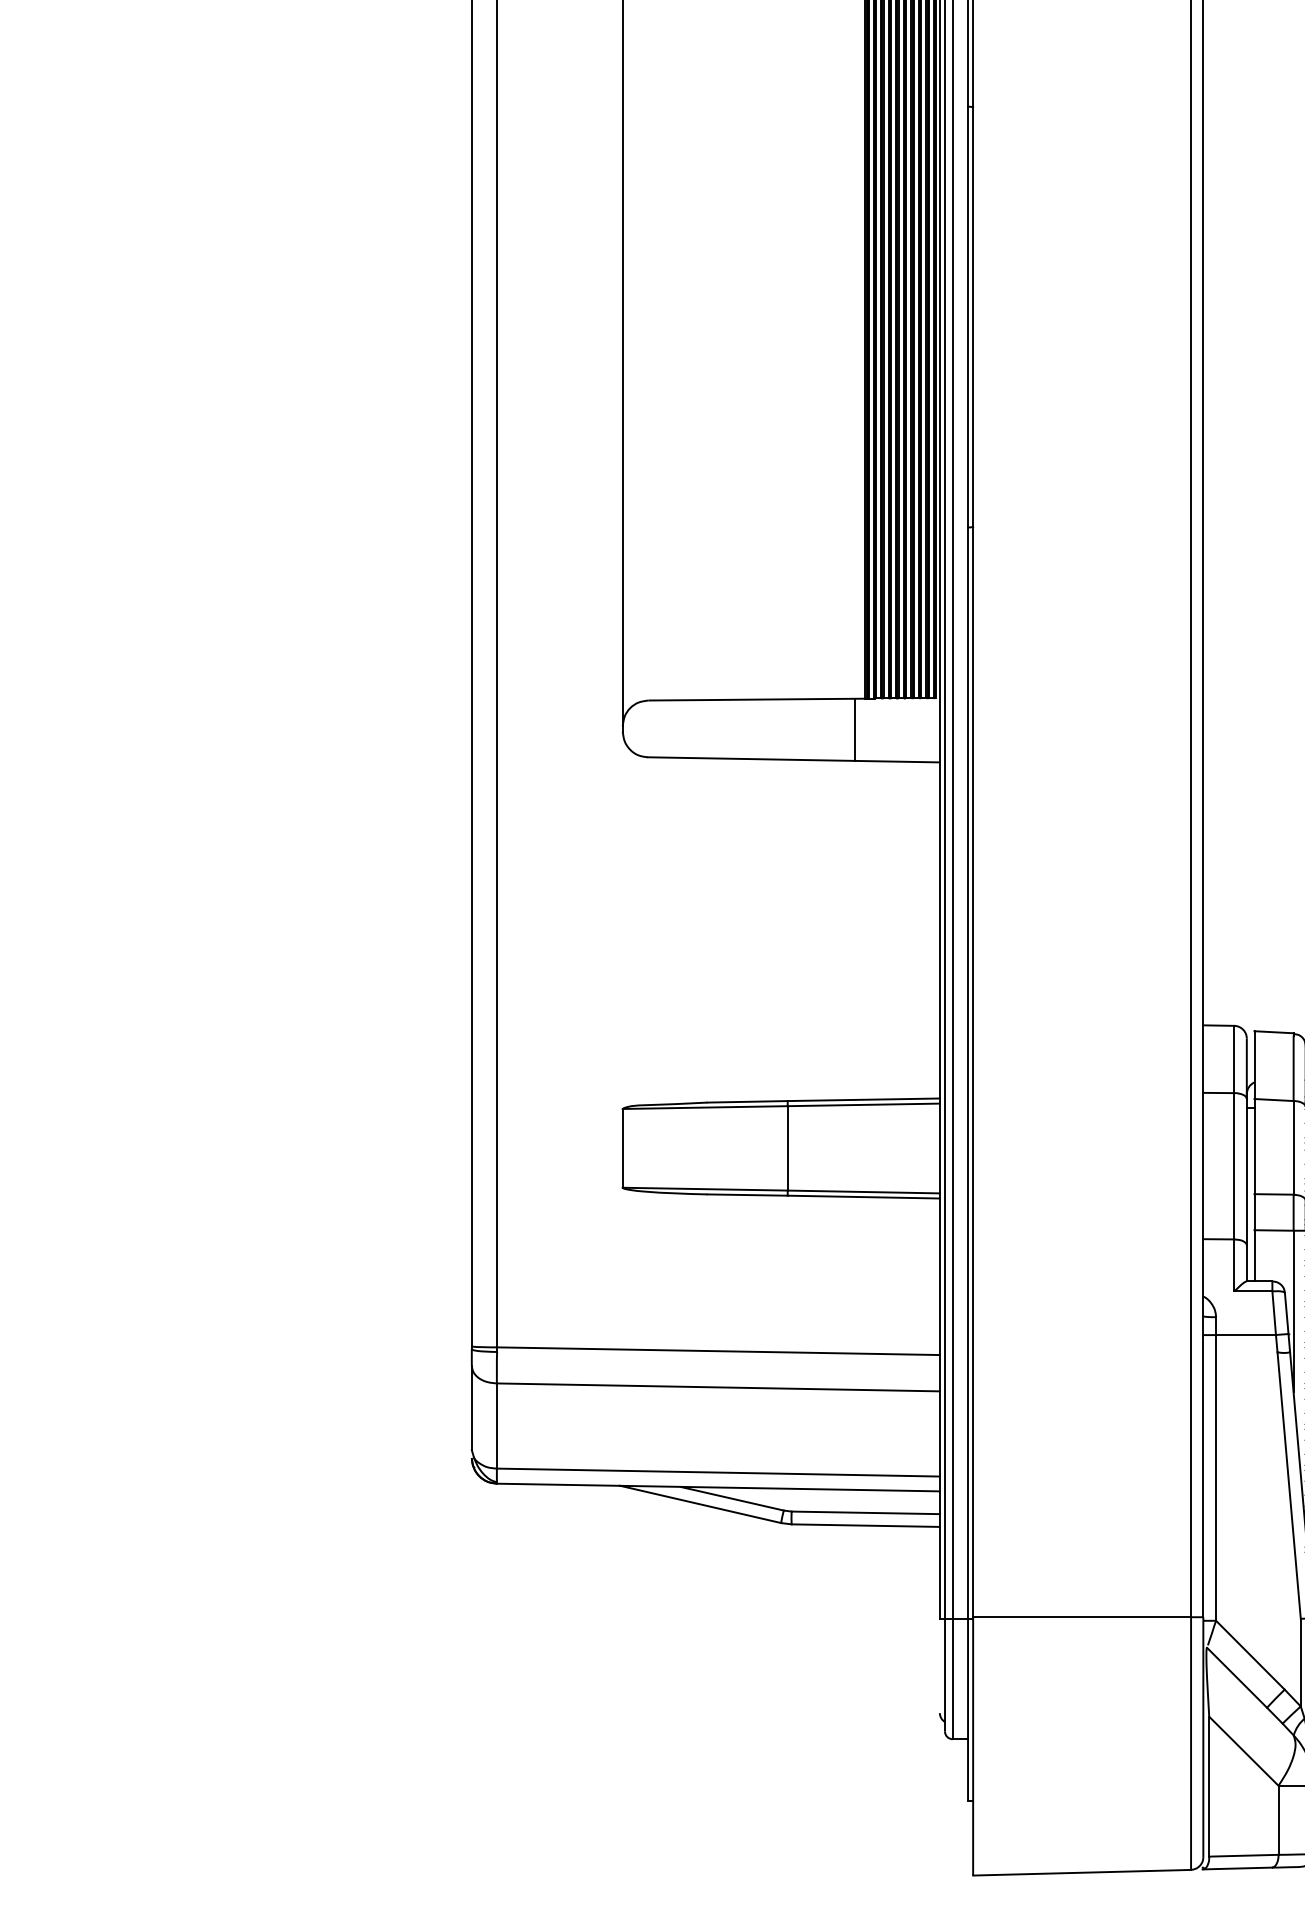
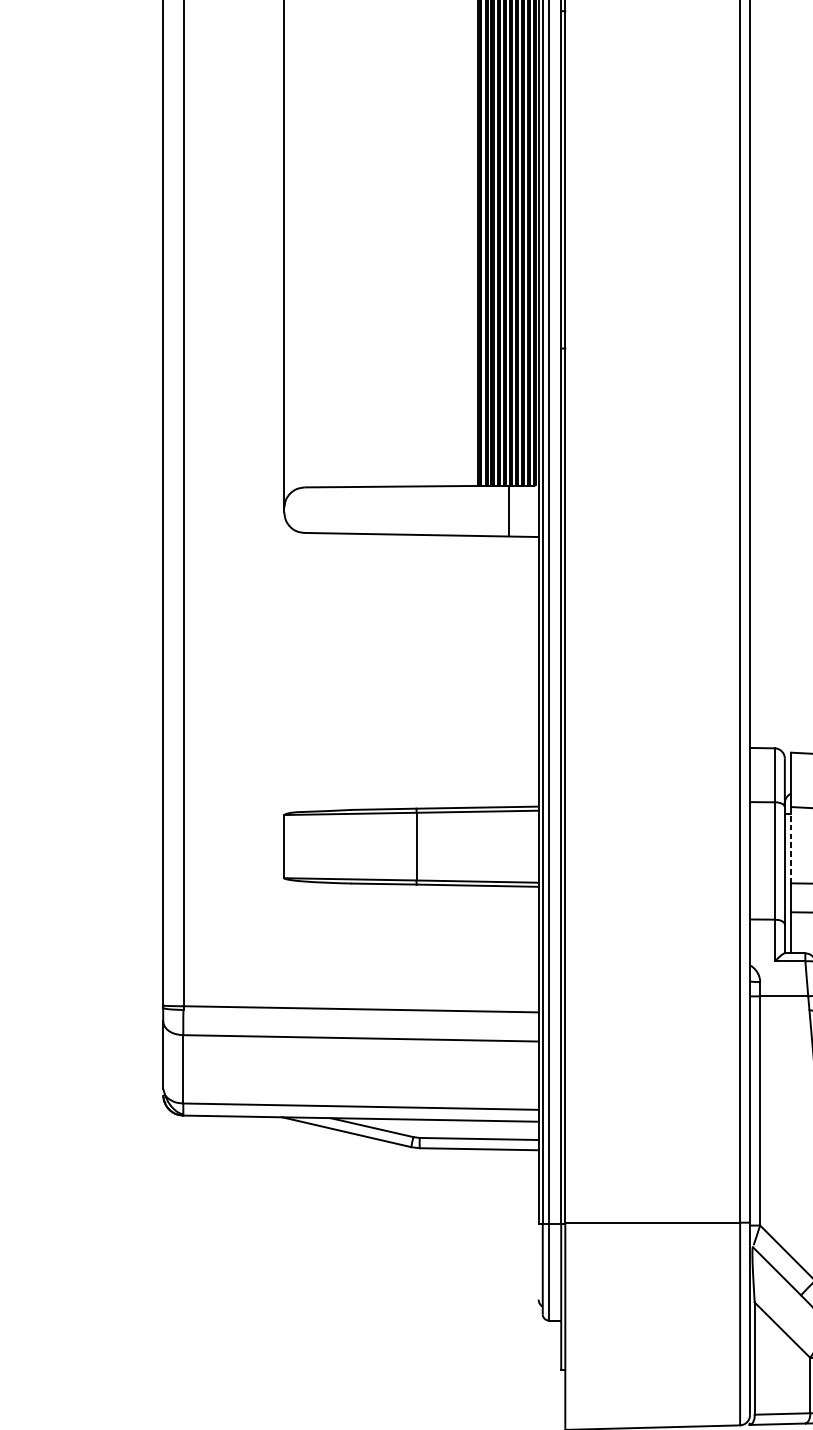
line: (855, 729) -> (509, 510), moved
line: (1254, 1146) -> (791, 845), solid -> dashed

